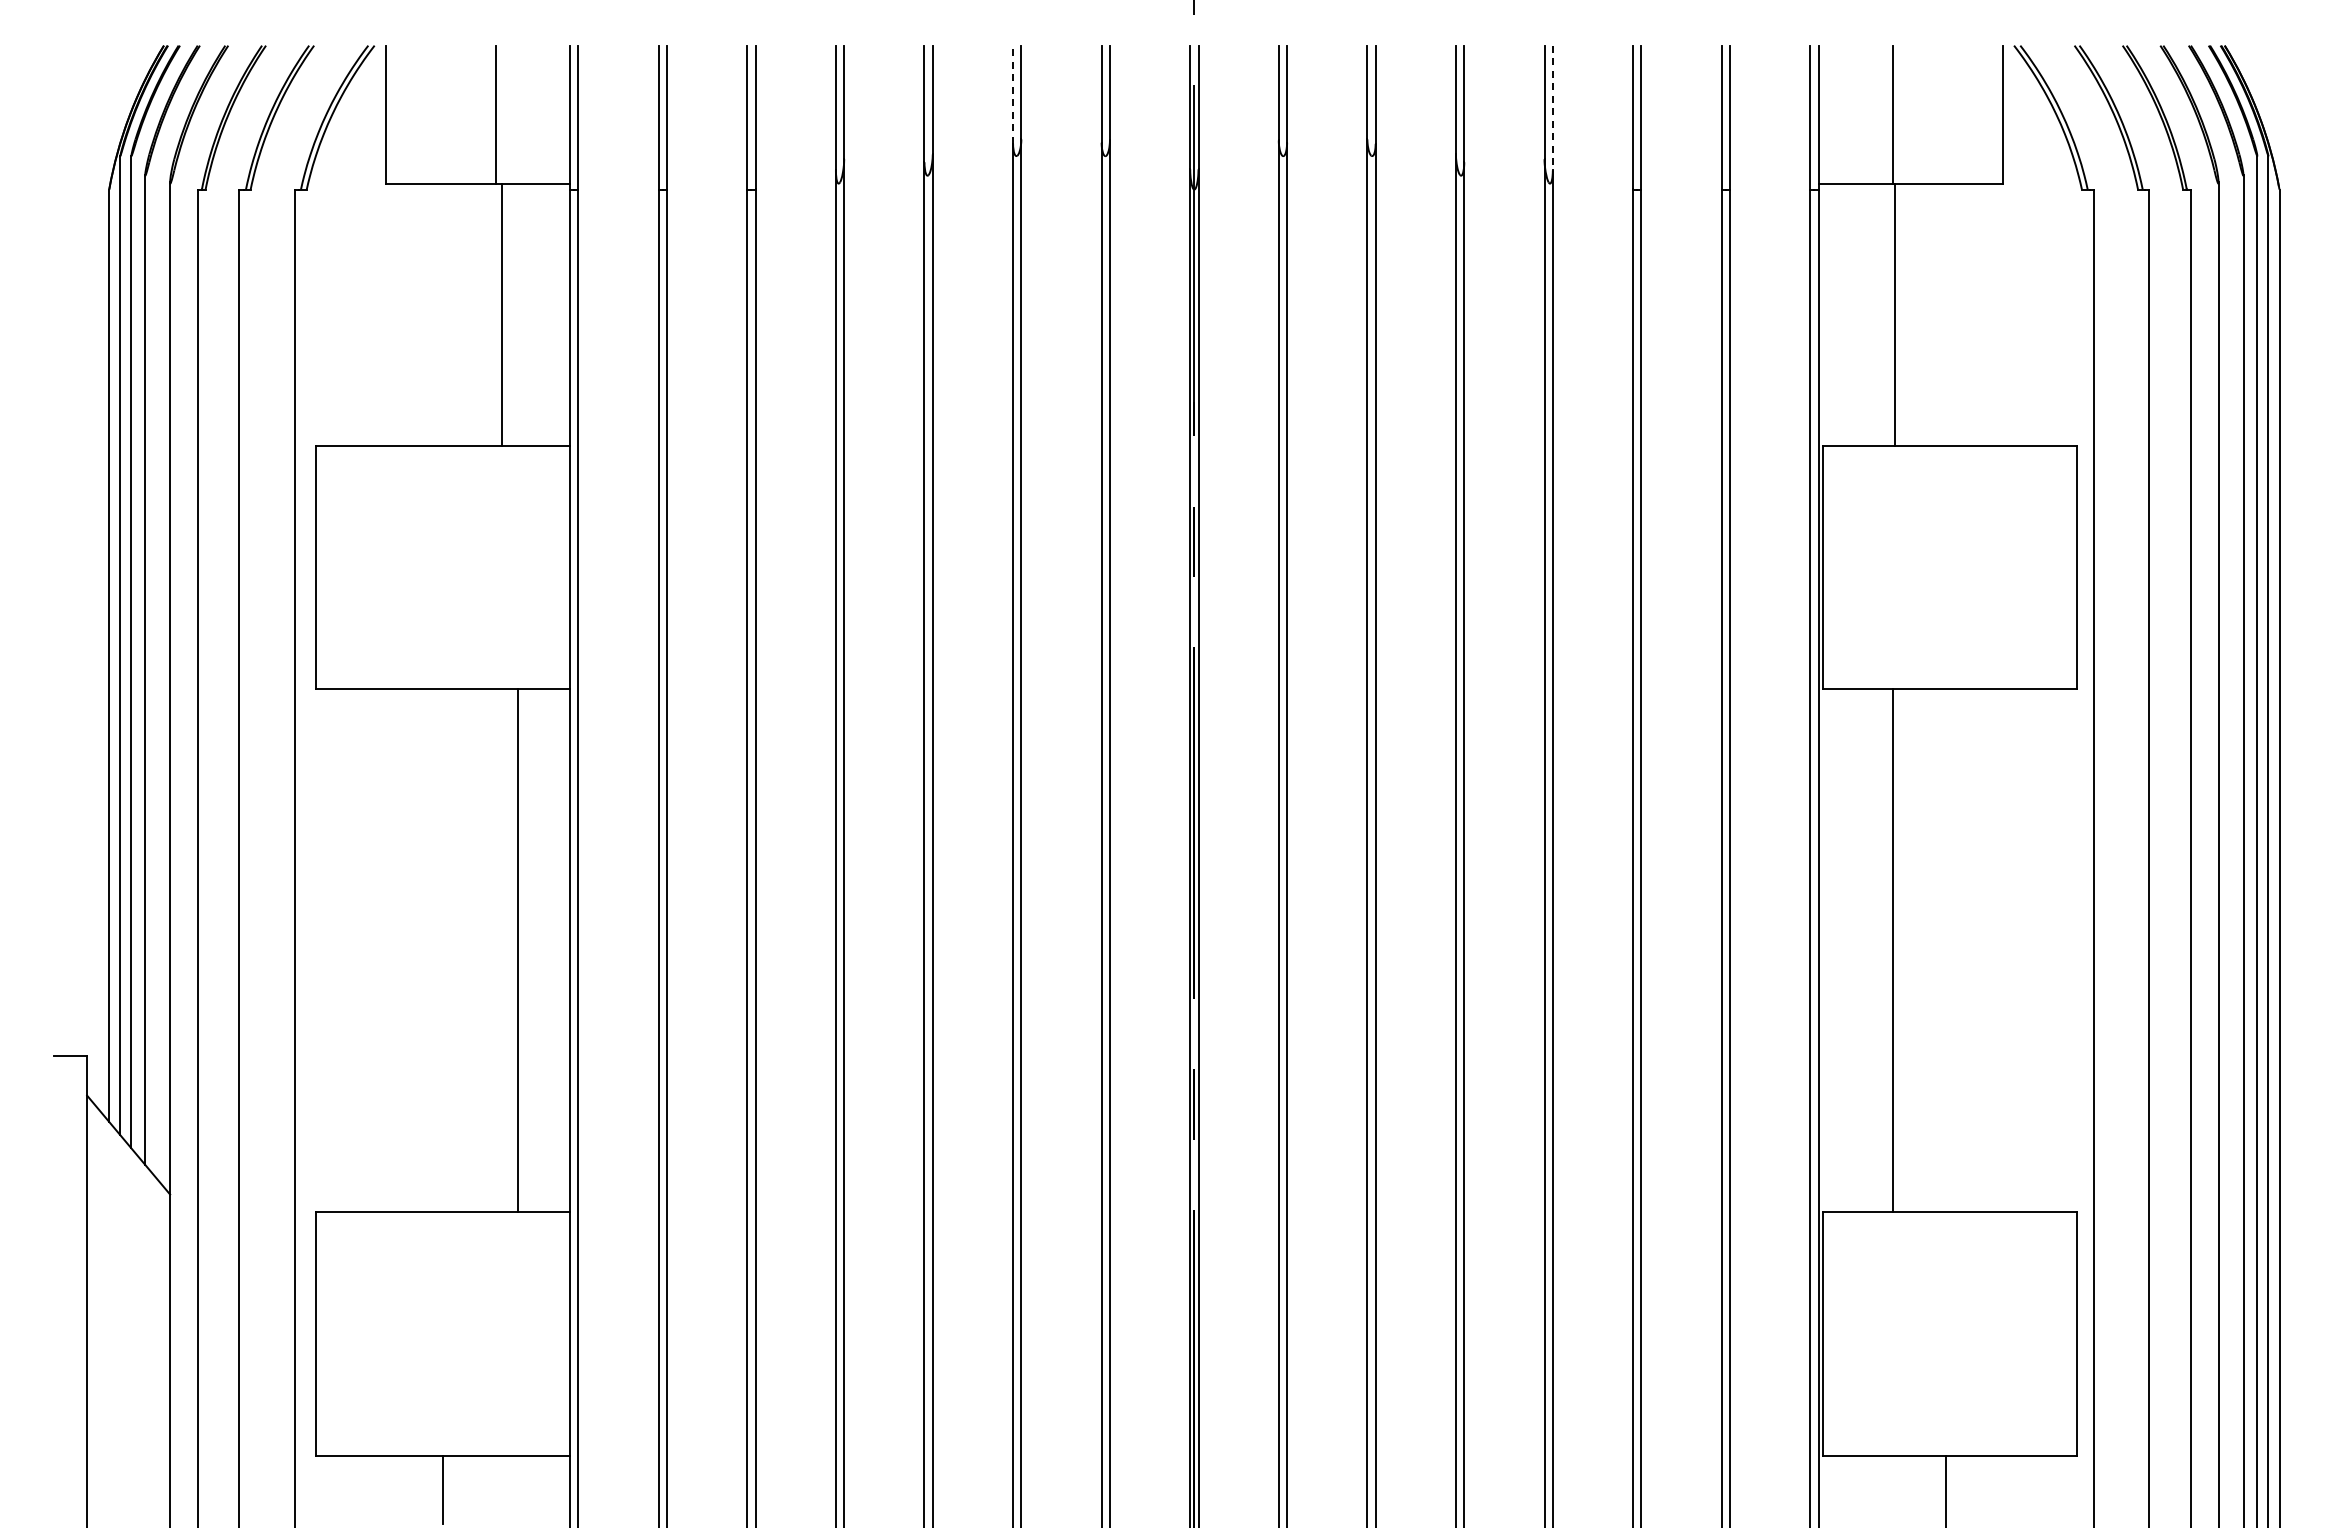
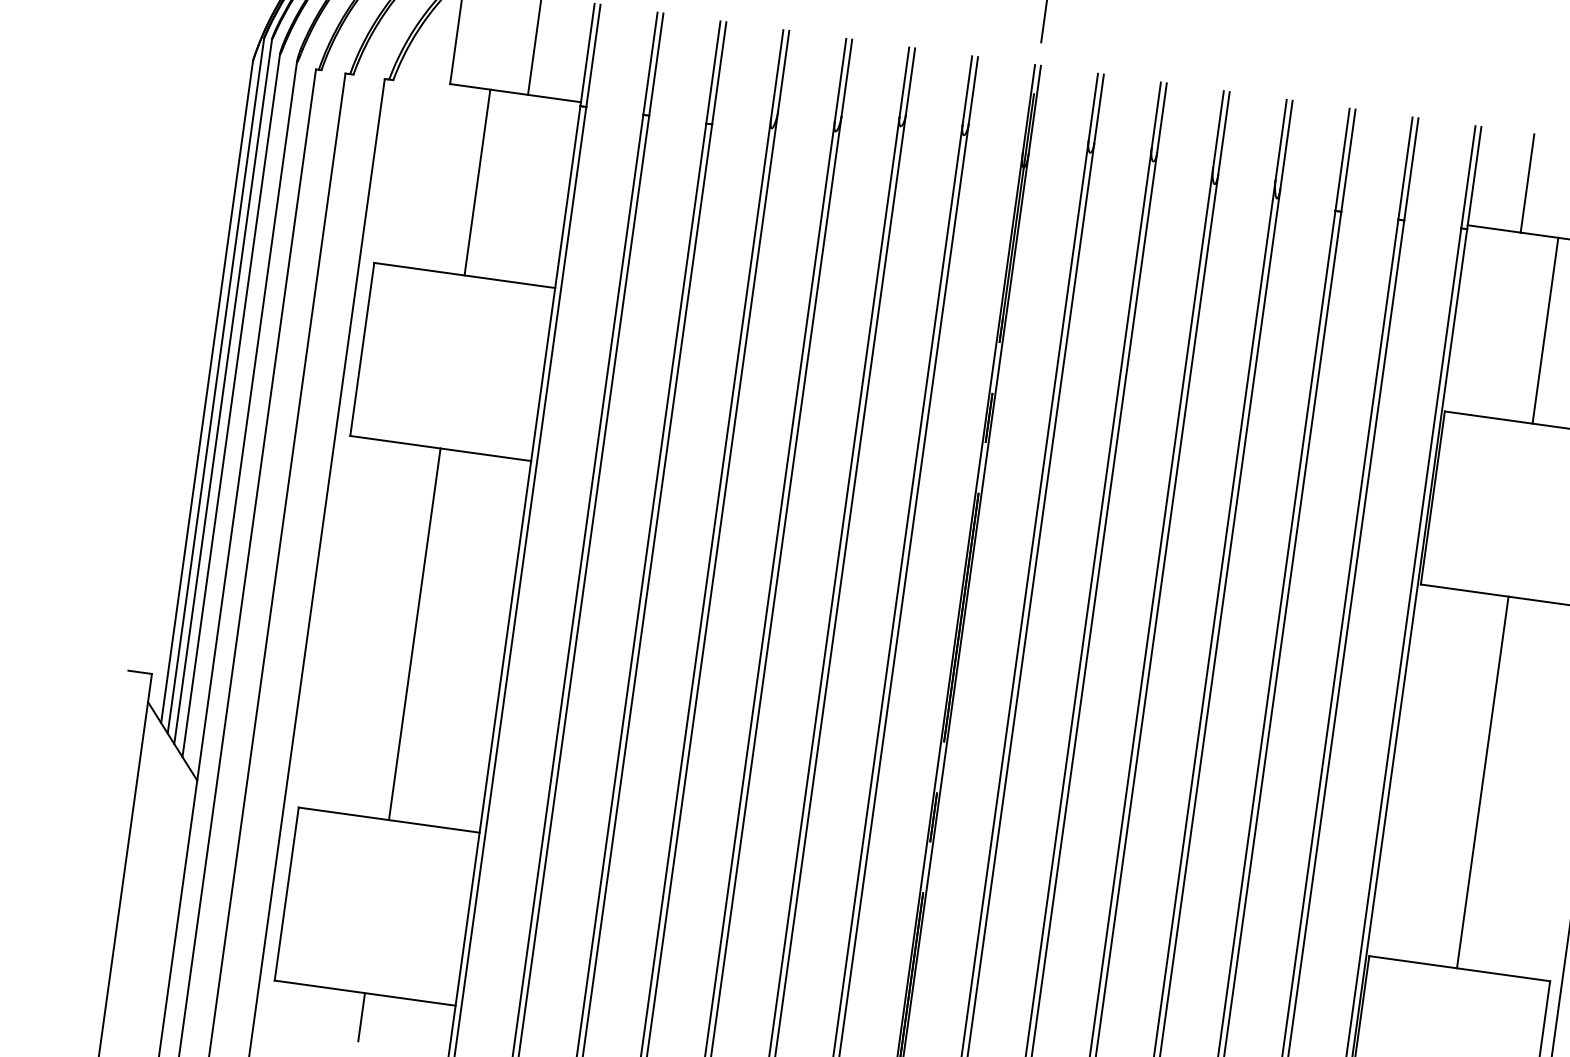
line: (1013, 94) -> (904, 82), dashed -> solid
line: (1552, 108) -> (1286, 145), dashed -> solid
line: (501, 314) -> (477, 182), moved
line: (1895, 314) -> (1545, 330), moved
line: (517, 950) -> (414, 634), moved
line: (1893, 950) -> (1483, 782), moved

